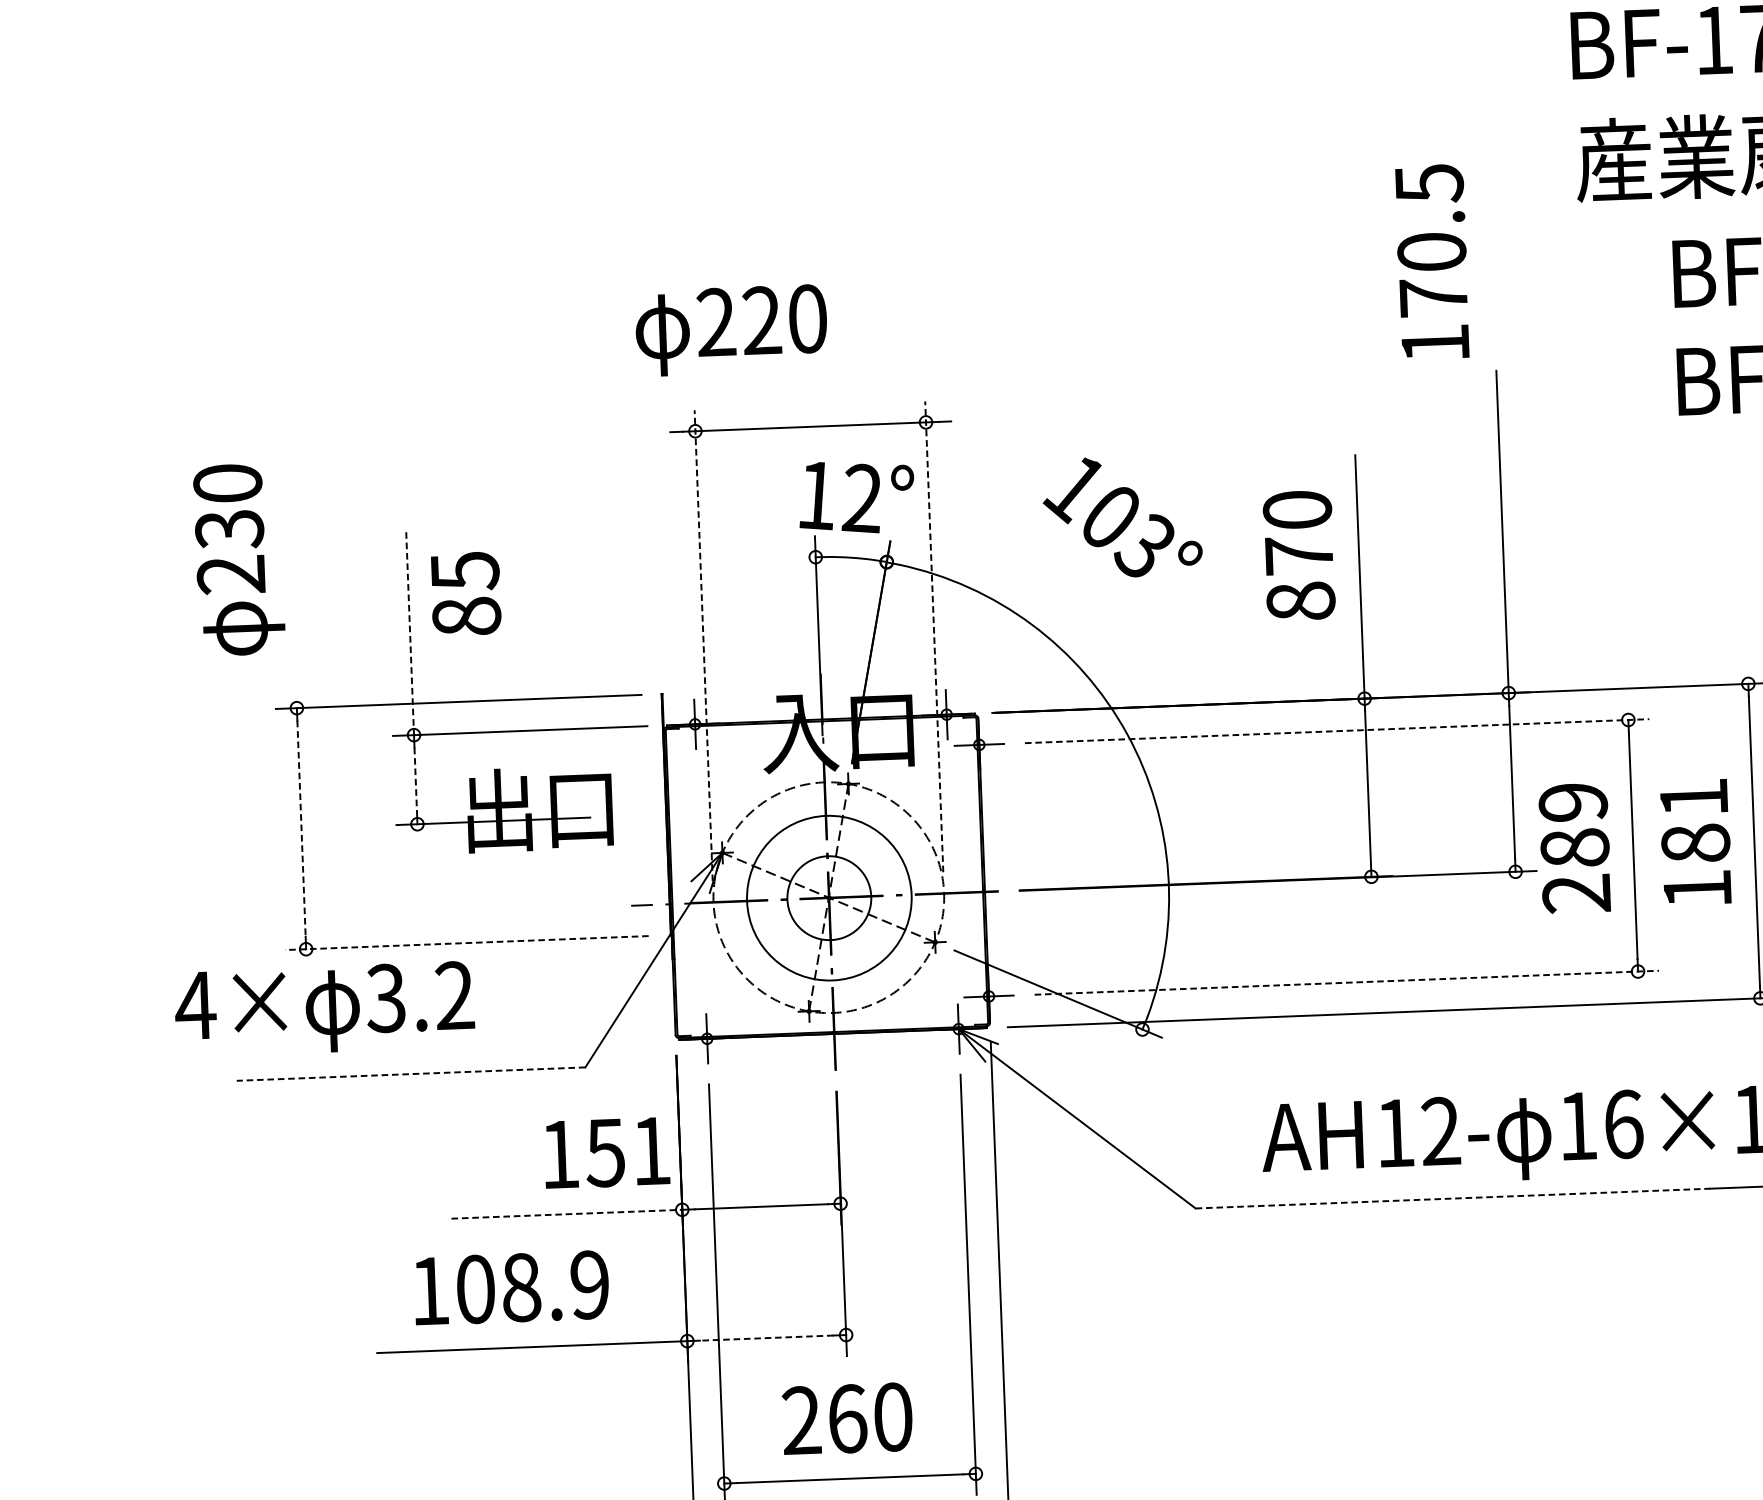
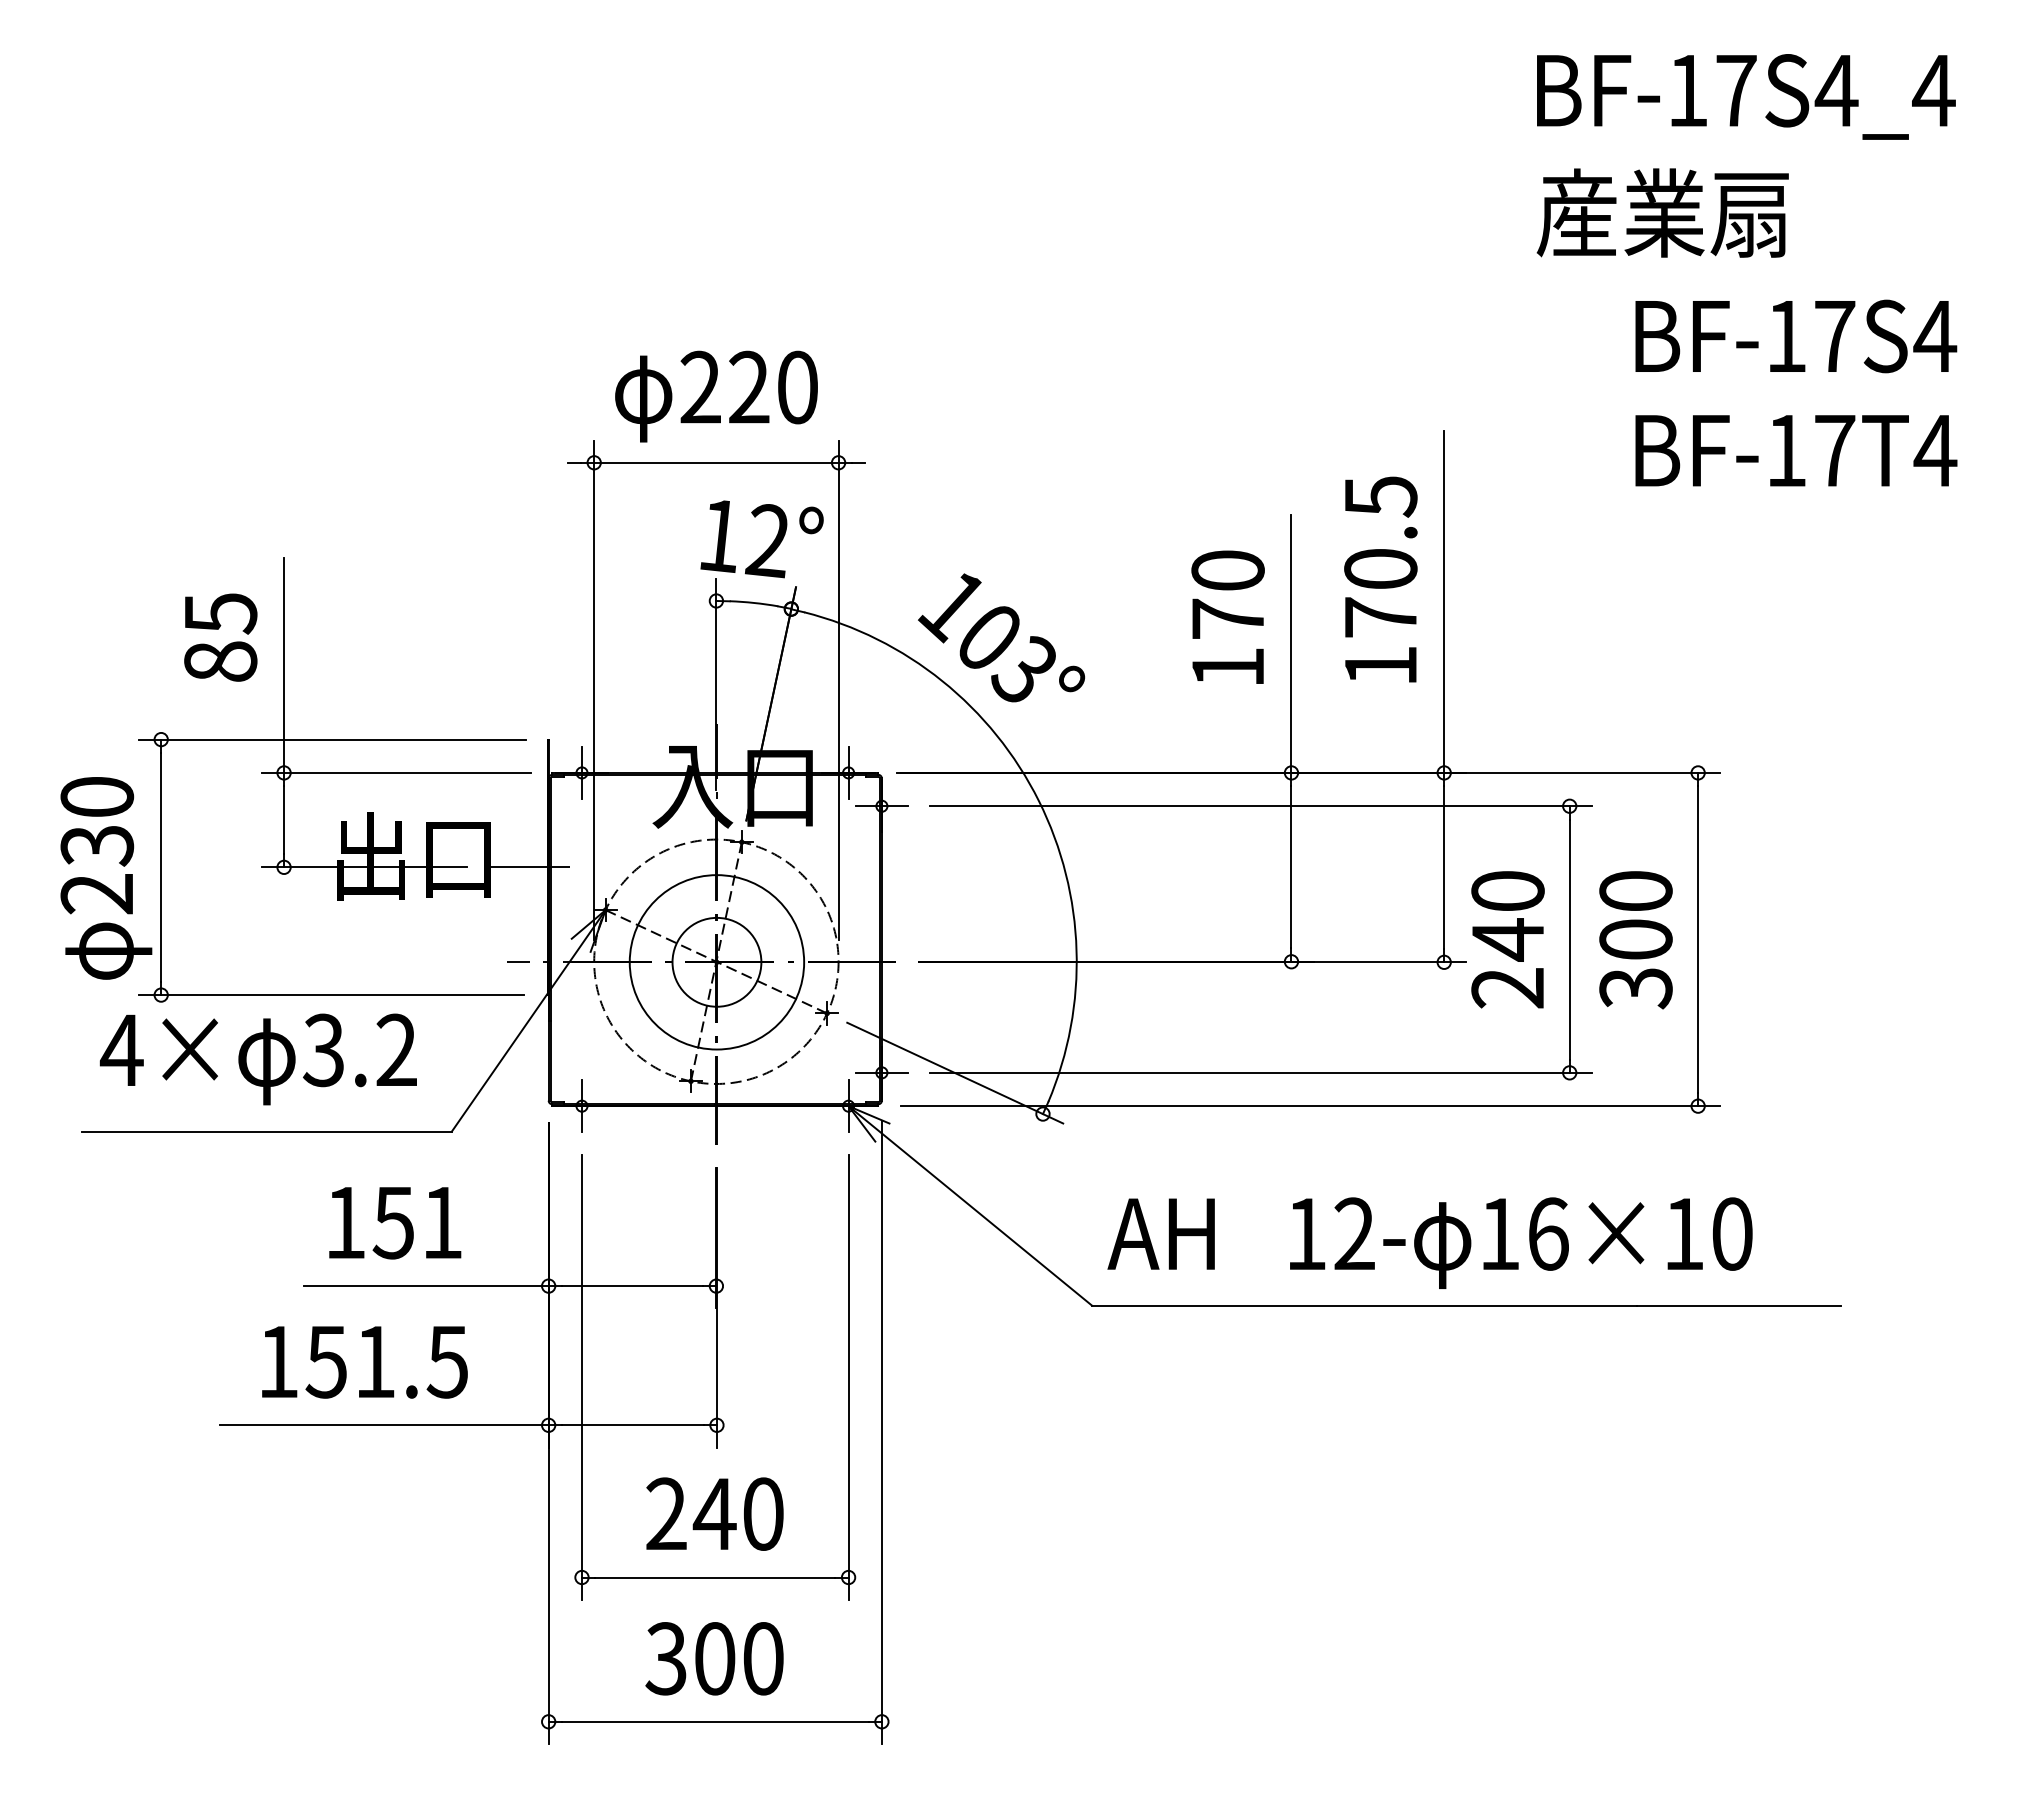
text: (1431, 261) -> (1380, 579), moved
text: (731, 330) -> (716, 396), moved
text: (1122, 516) -> (1001, 637), moved
text: (239, 560) -> (106, 878), moved
text: (465, 593) -> (220, 637), moved
text: (1300, 601) -> (1227, 667), 870 -> 170
line: (410, 633) -> (284, 665), dashed -> solid
line: (934, 636) -> (838, 689), dashed -> solid
line: (703, 645) -> (594, 689), dashed -> solid
line: (1337, 731) -> (1261, 806), dashed -> solid
line: (416, 780) -> (284, 820), dashed -> solid
line: (649, 815) -> (529, 867), added
text: (1573, 826) -> (1507, 916), 289 -> 240
line: (301, 828) -> (161, 867), dashed -> solid
text: (1695, 844) -> (1635, 940), 181 -> 300
line: (466, 943) -> (331, 995), dashed -> solid
line: (1347, 982) -> (1261, 1072), dashed -> solid
text: (323, 1009) -> (257, 1059), moved
line: (411, 1074) -> (267, 1131), dashed -> solid
text: (1311, 1135) -> (1160, 1233), moved
text: (607, 1153) -> (395, 1223), moved
line: (1452, 1198) -> (1364, 1305), dashed -> solid
line: (567, 1214) -> (426, 1286), dashed -> solid
text: (532, 1286) -> (386, 1361), 108.9 -> 151.5
line: (766, 1338) -> (632, 1425), dashed -> solid
text: (847, 1418) -> (714, 1513), 260 -> 240

